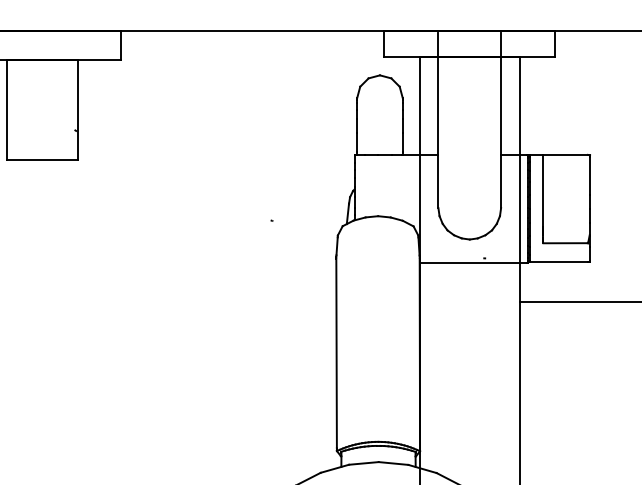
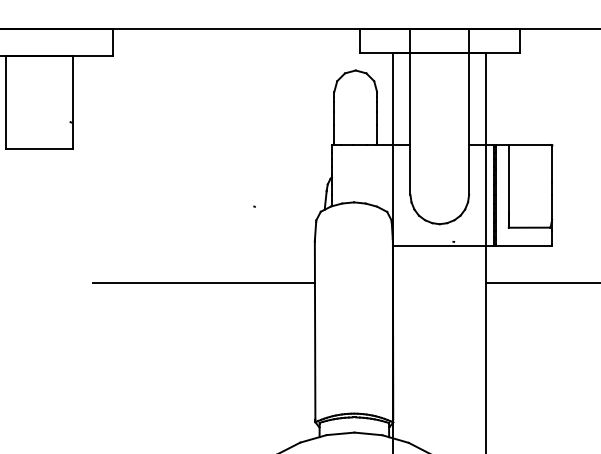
line: (217, 302) -> (203, 283), added

